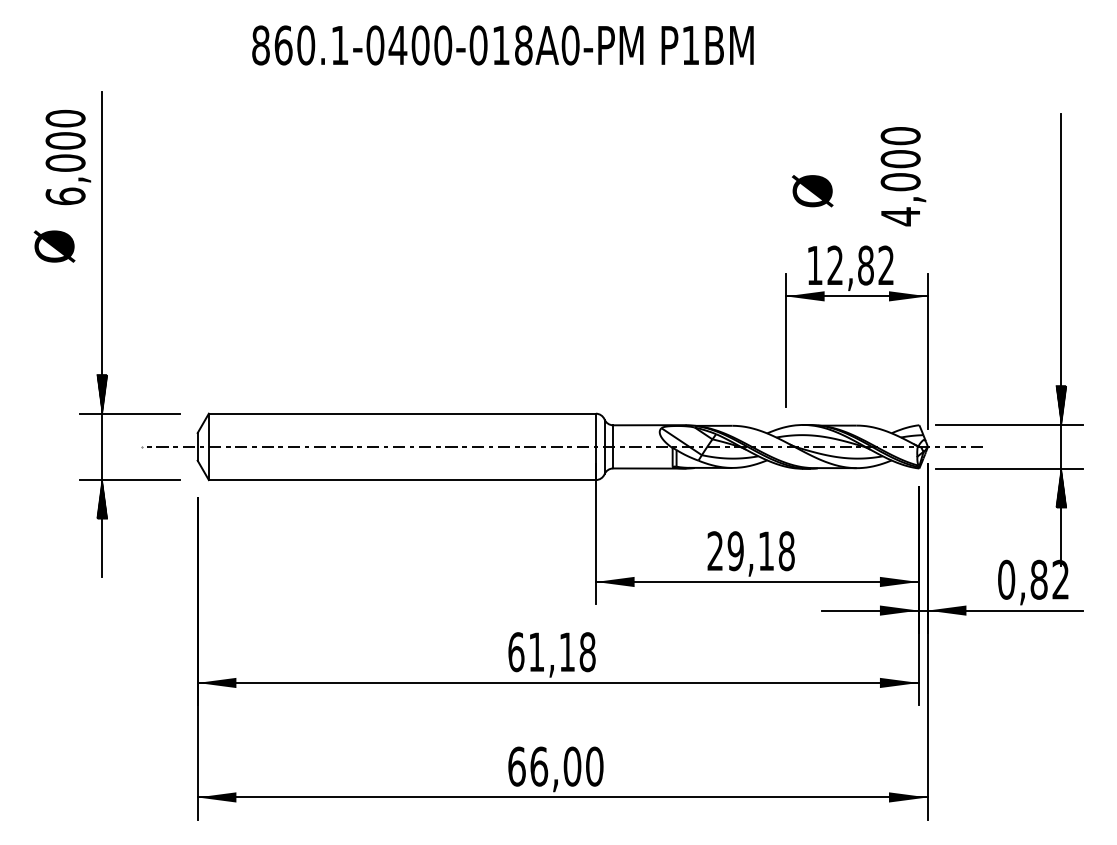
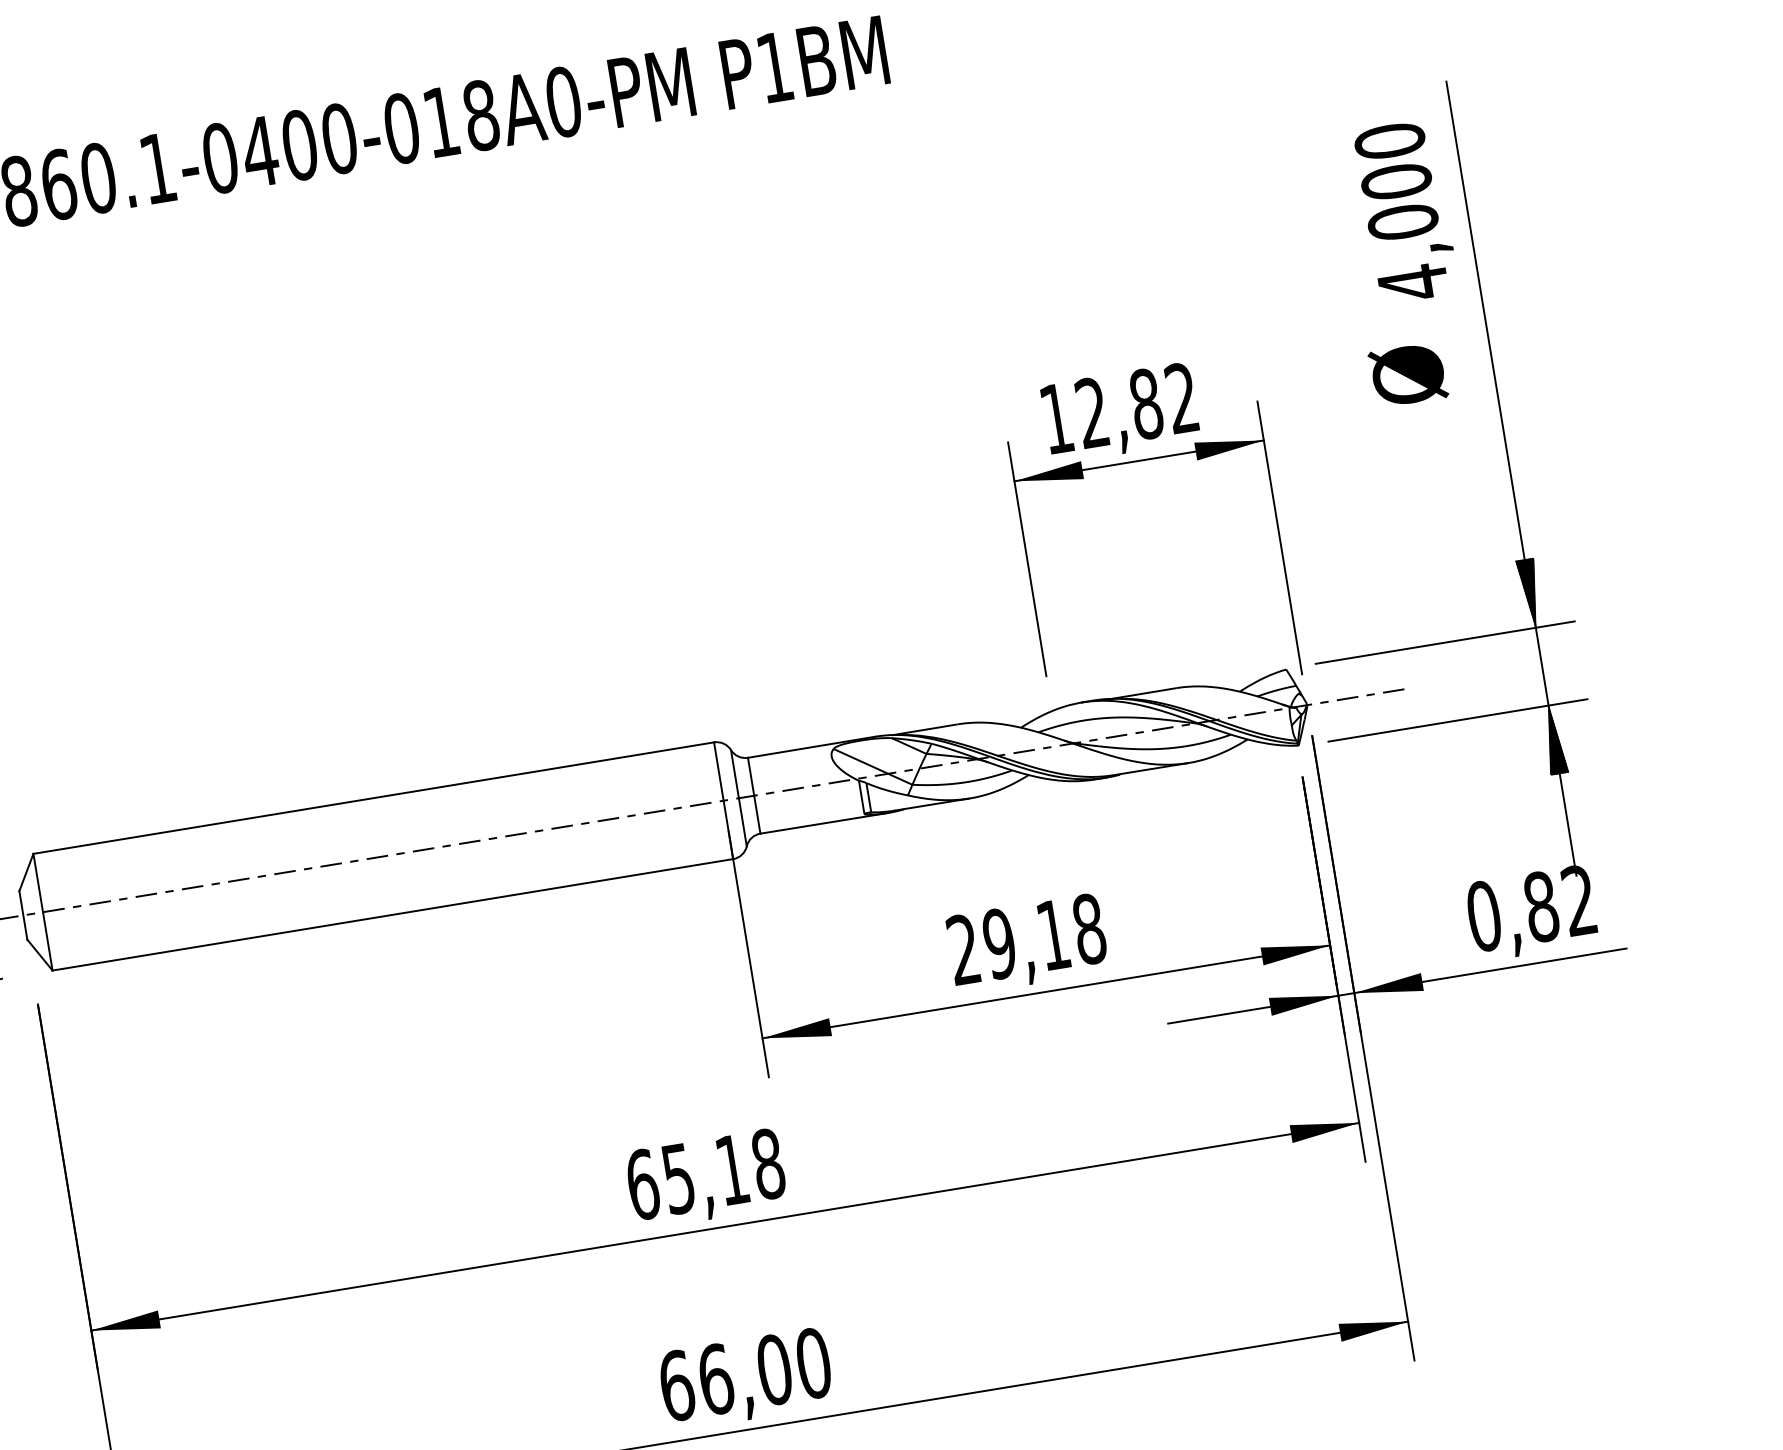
text: (903, 176) -> (1406, 211), moved
text: (812, 191) -> (1408, 375), moved
text: (536, 652) -> (678, 1179), 61,18 -> 65,18

